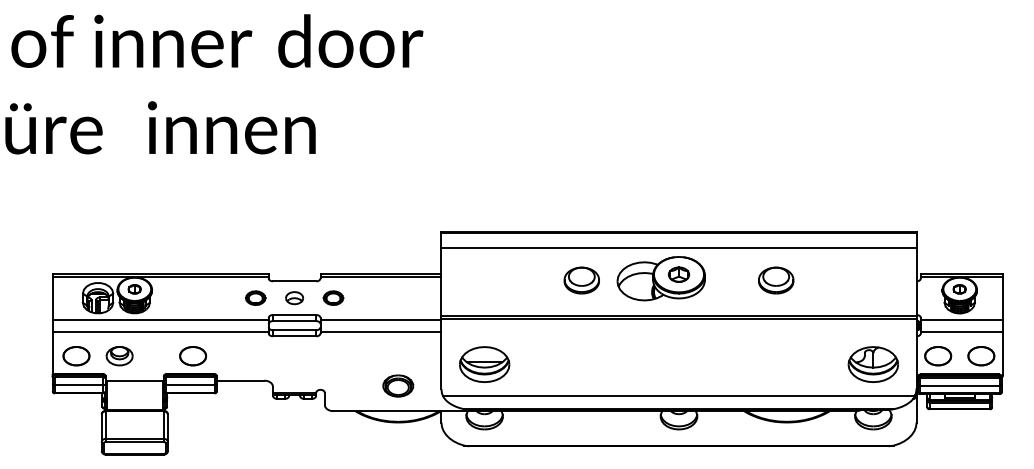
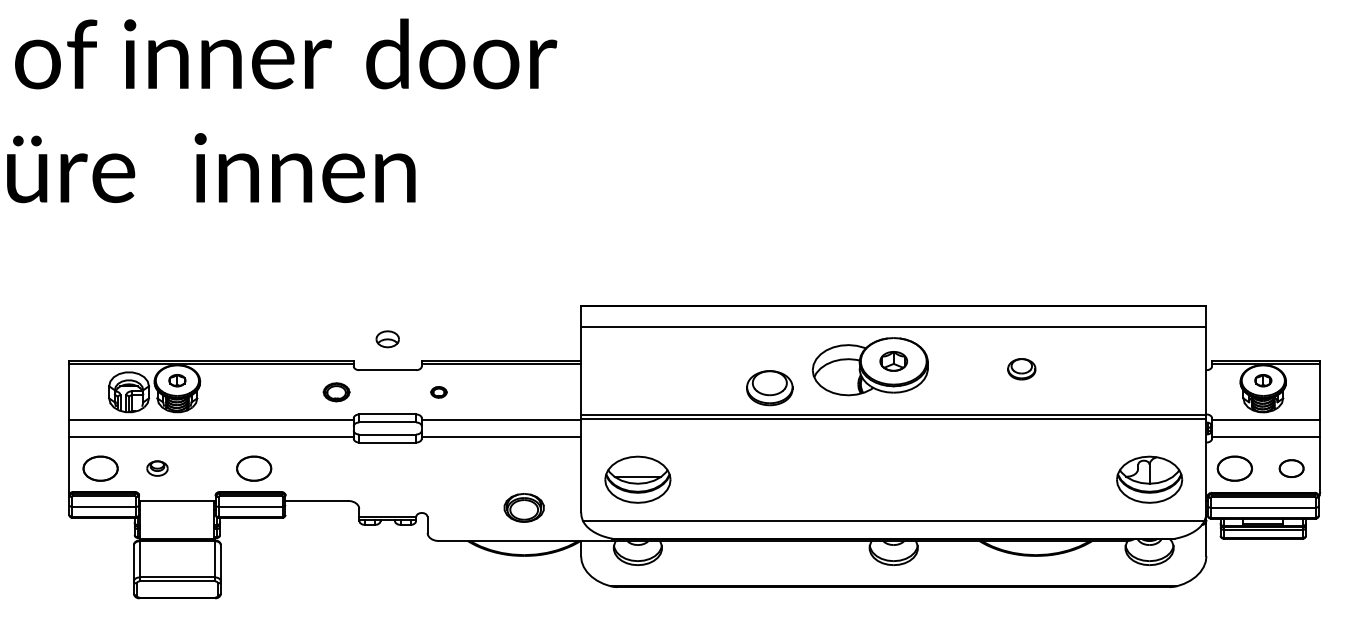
part: (581, 280) -> (769, 388), moved
part: (776, 280) -> (1021, 369), size x0.6
part: (294, 298) -> (387, 339), moved
part: (333, 298) -> (438, 392), size x0.6
part: (119, 356) -> (157, 468), size x0.6
part: (981, 356) -> (1291, 468), size x0.7

